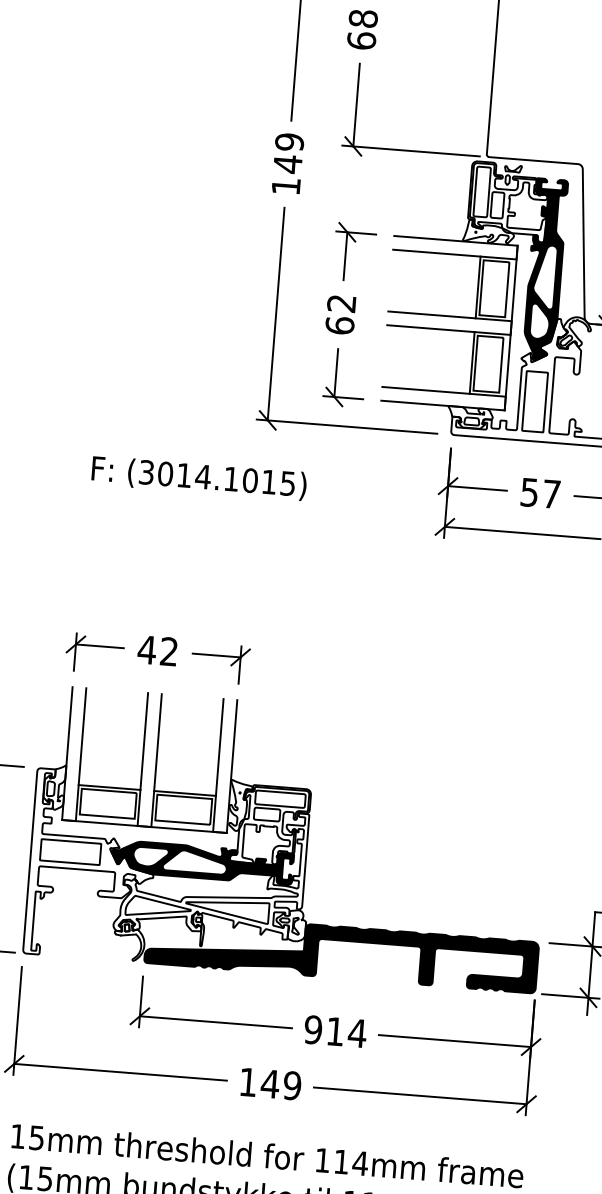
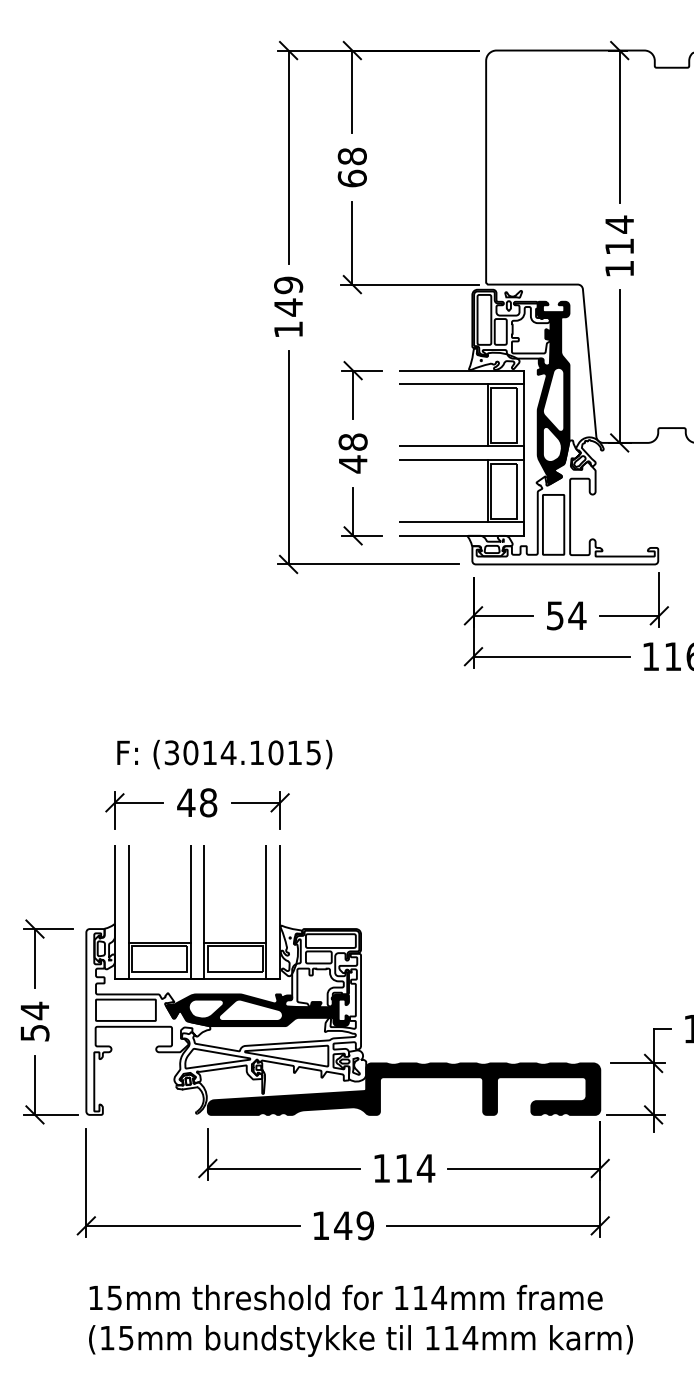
text: (340, 314) -> (352, 453), 62 -> 48
text: (198, 478) -> (224, 754), moved
text: (551, 493) -> (577, 615), 57 -> 54
text: (169, 651) -> (208, 802), 42 -> 48
text: (313, 1029) -> (381, 1168), 914 -> 114

